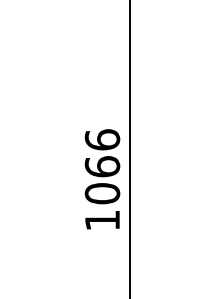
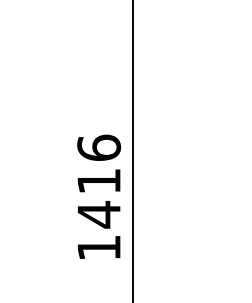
text: (102, 180) -> (99, 198), 1066 -> 1416

